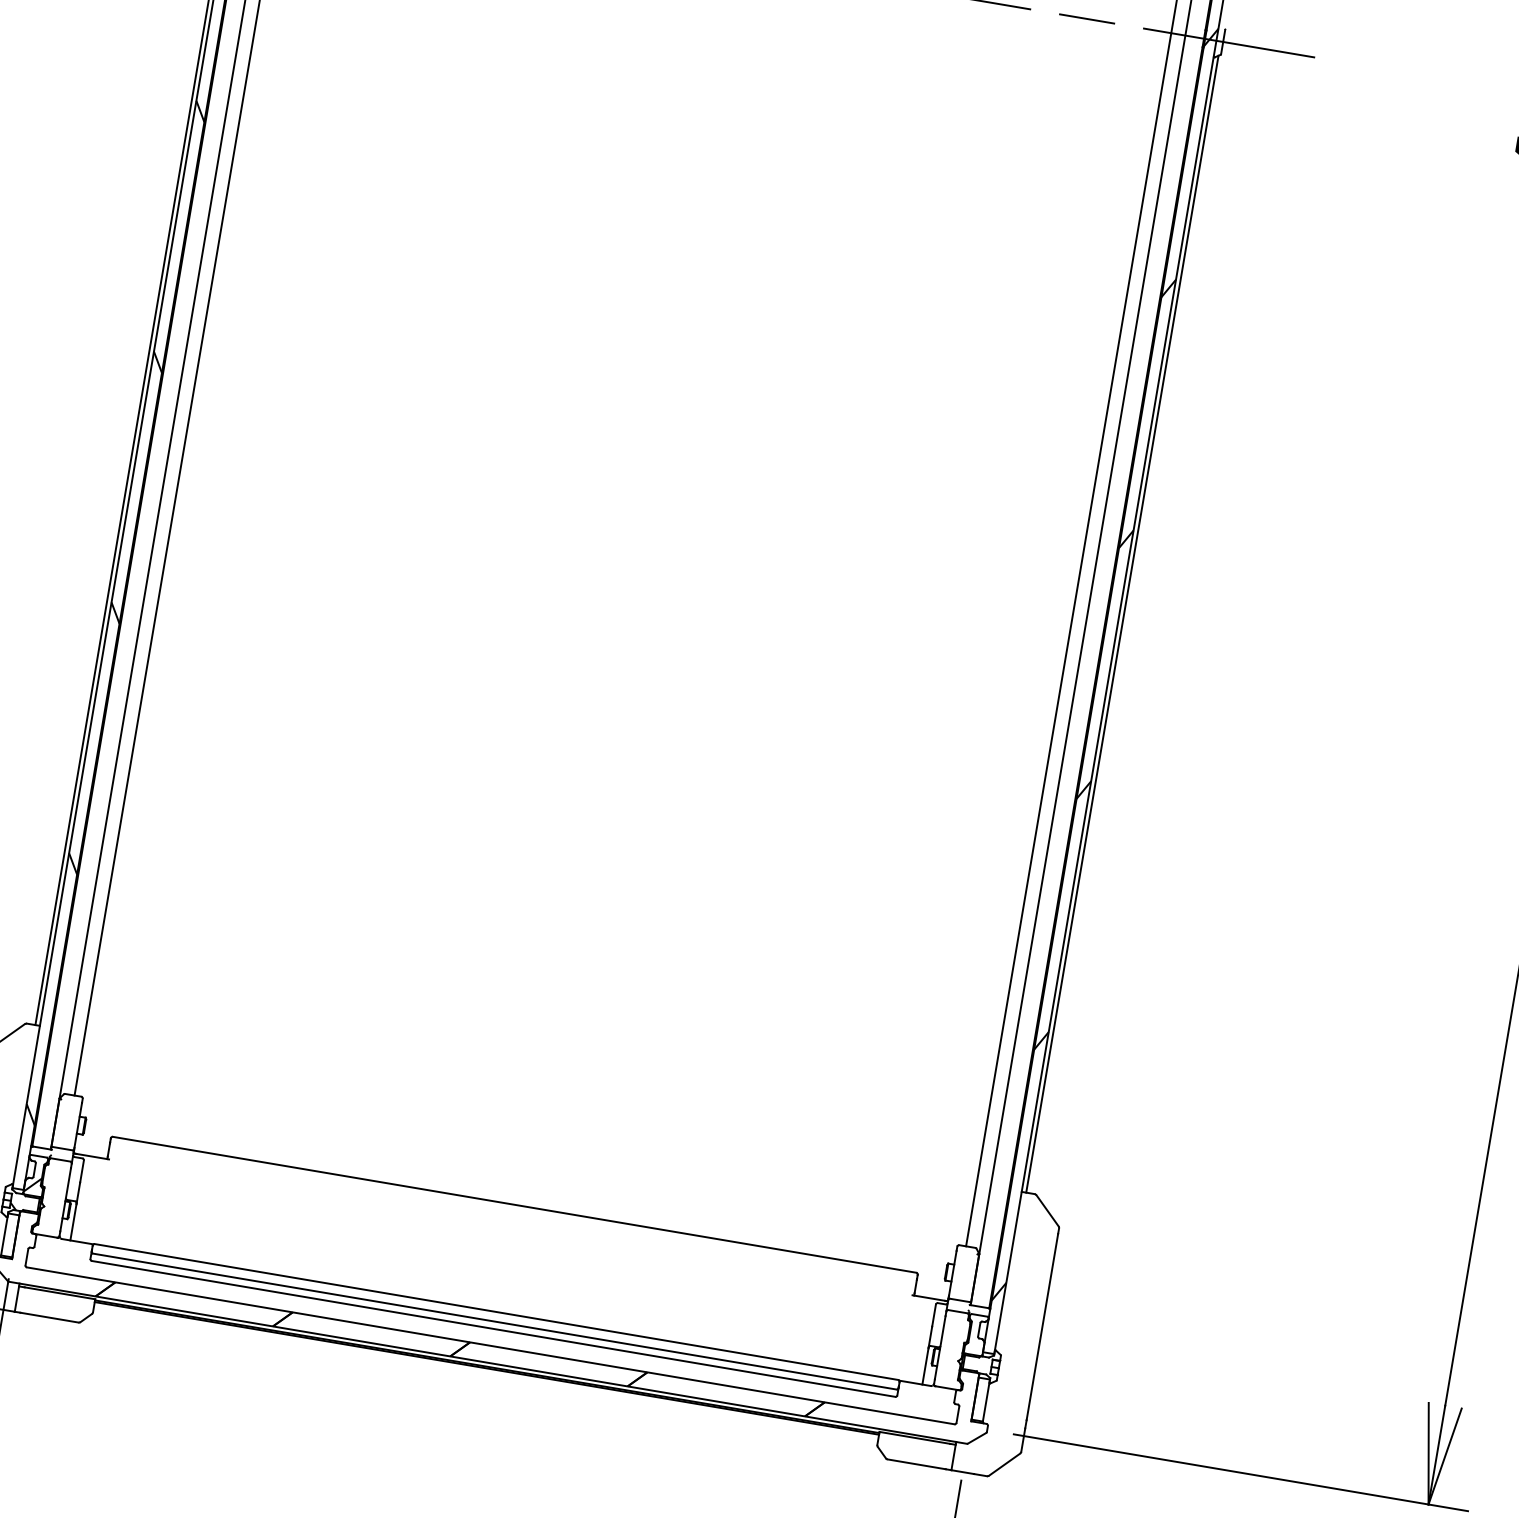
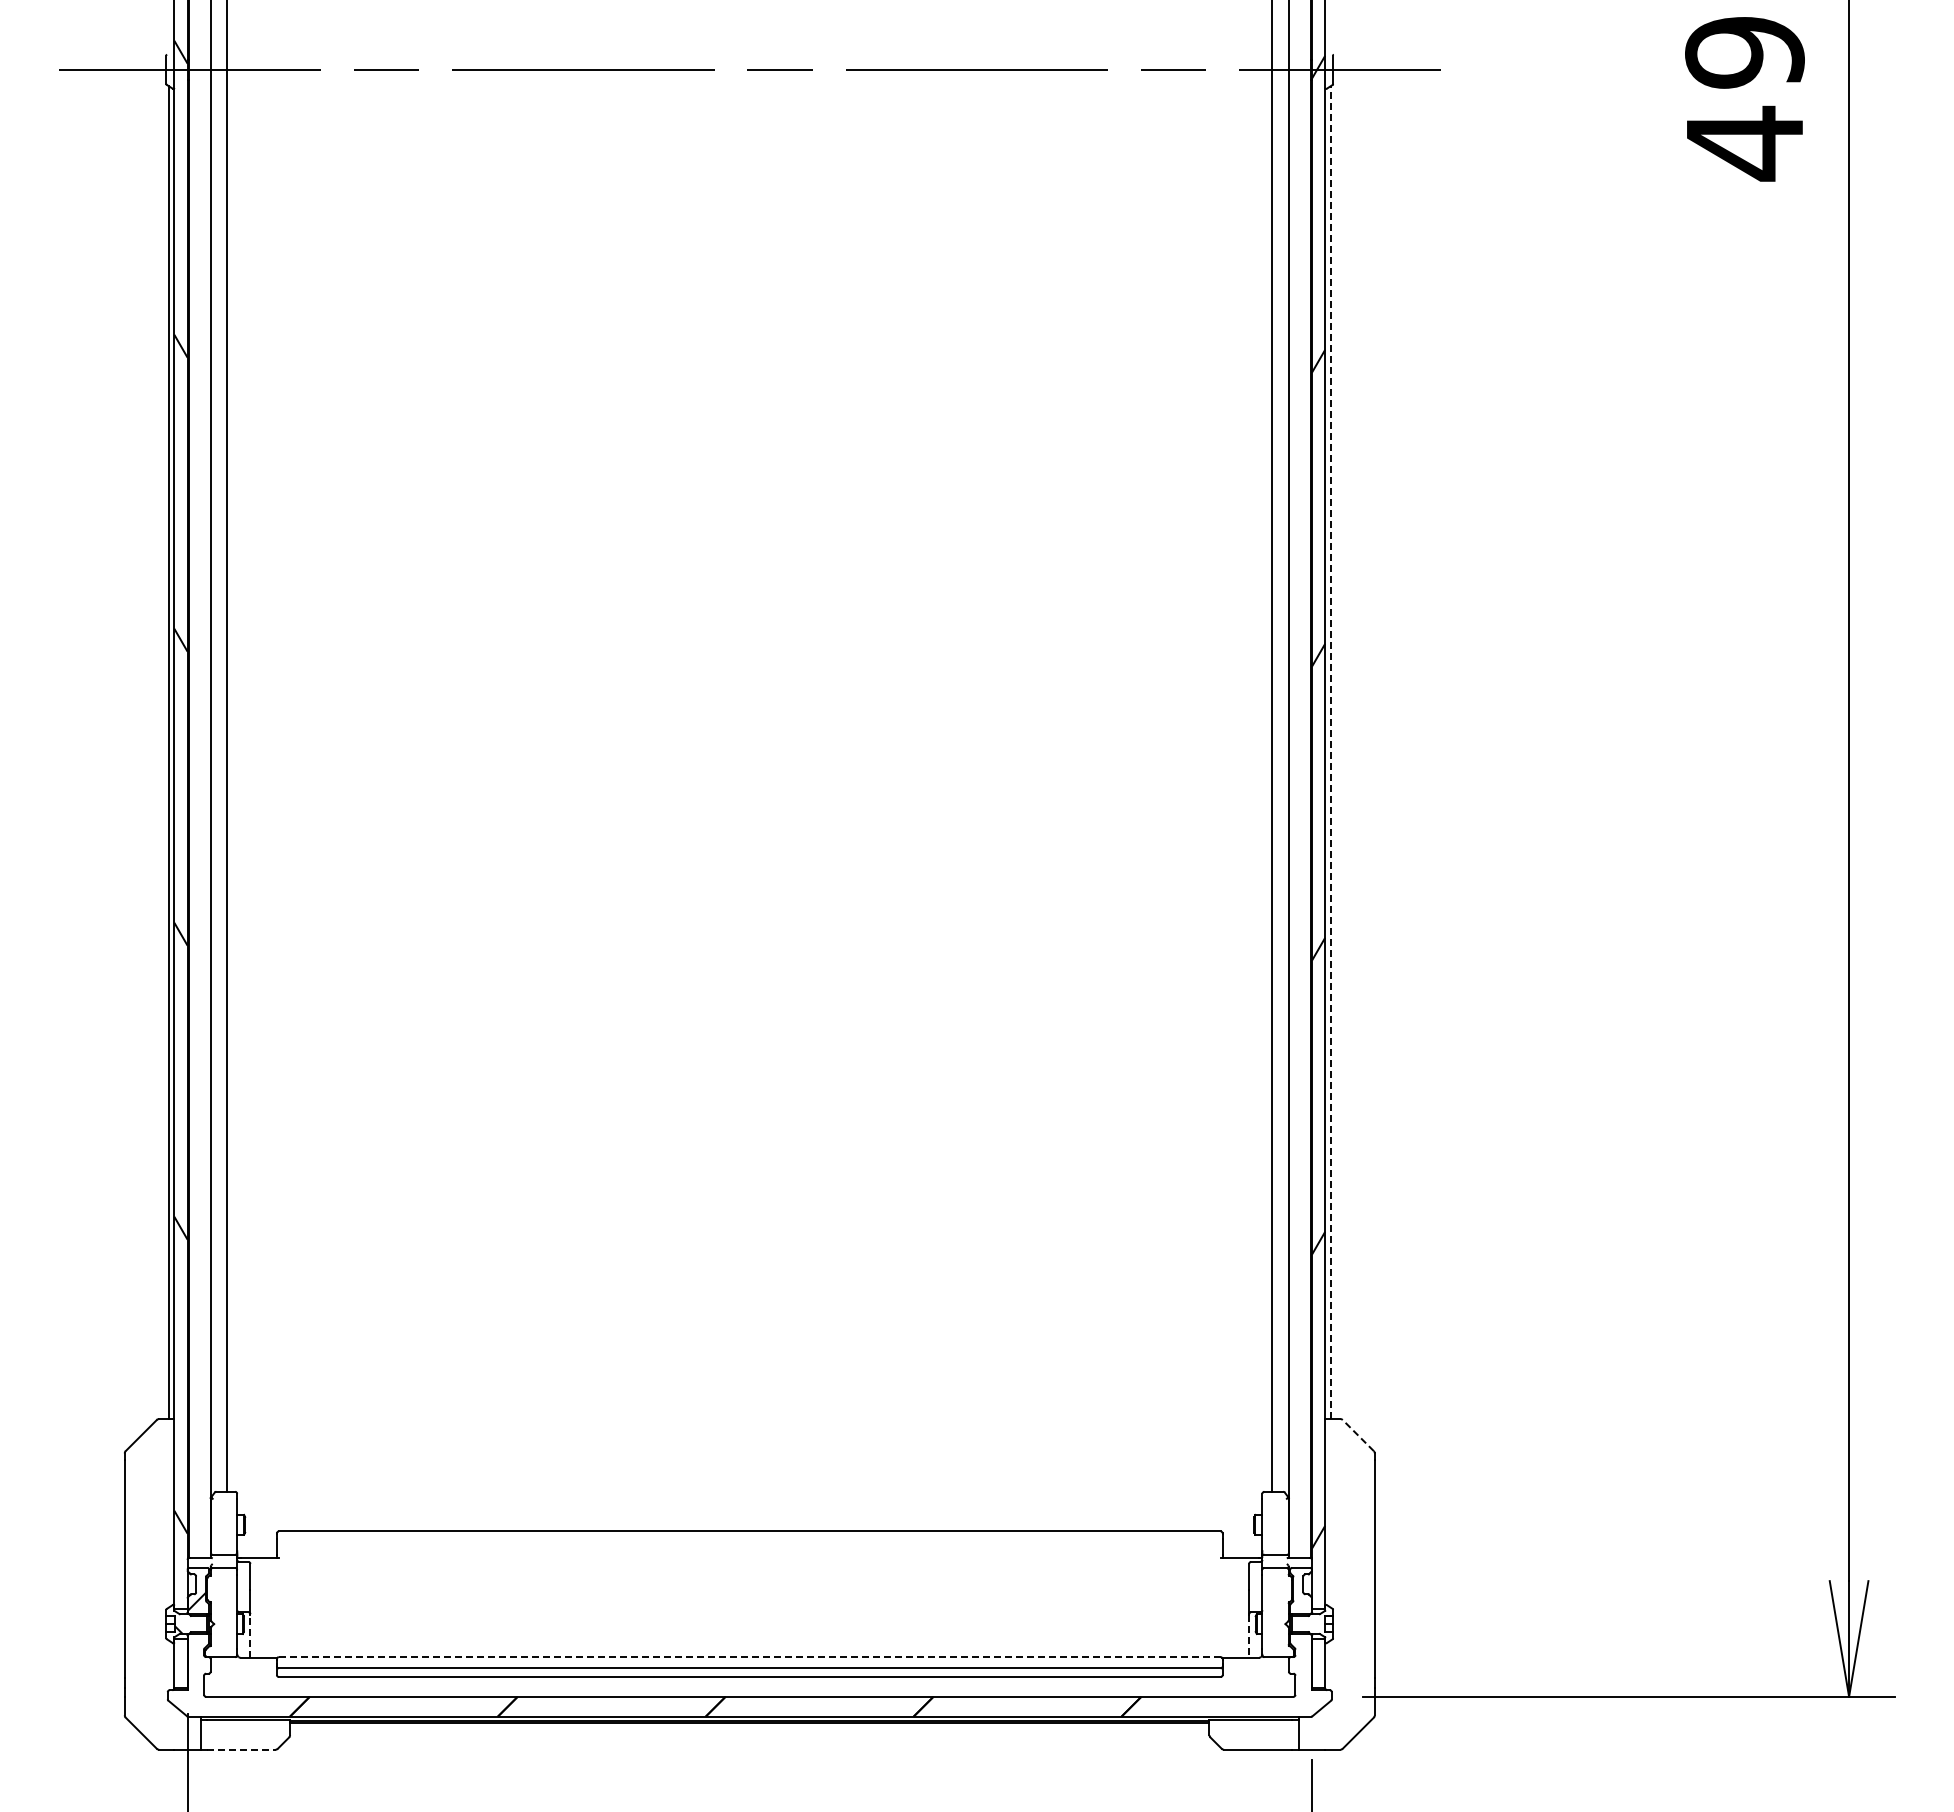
line: (1122, 624) -> (1330, 752), solid -> dashed
line: (1046, 1210) -> (1357, 1435), solid -> dashed
line: (73, 1222) -> (250, 1636), solid -> dashed
line: (496, 1312) -> (749, 1657), solid -> dashed
line: (49, 1317) -> (241, 1749), solid -> dashed
line: (925, 1367) -> (1249, 1637), solid -> dashed

